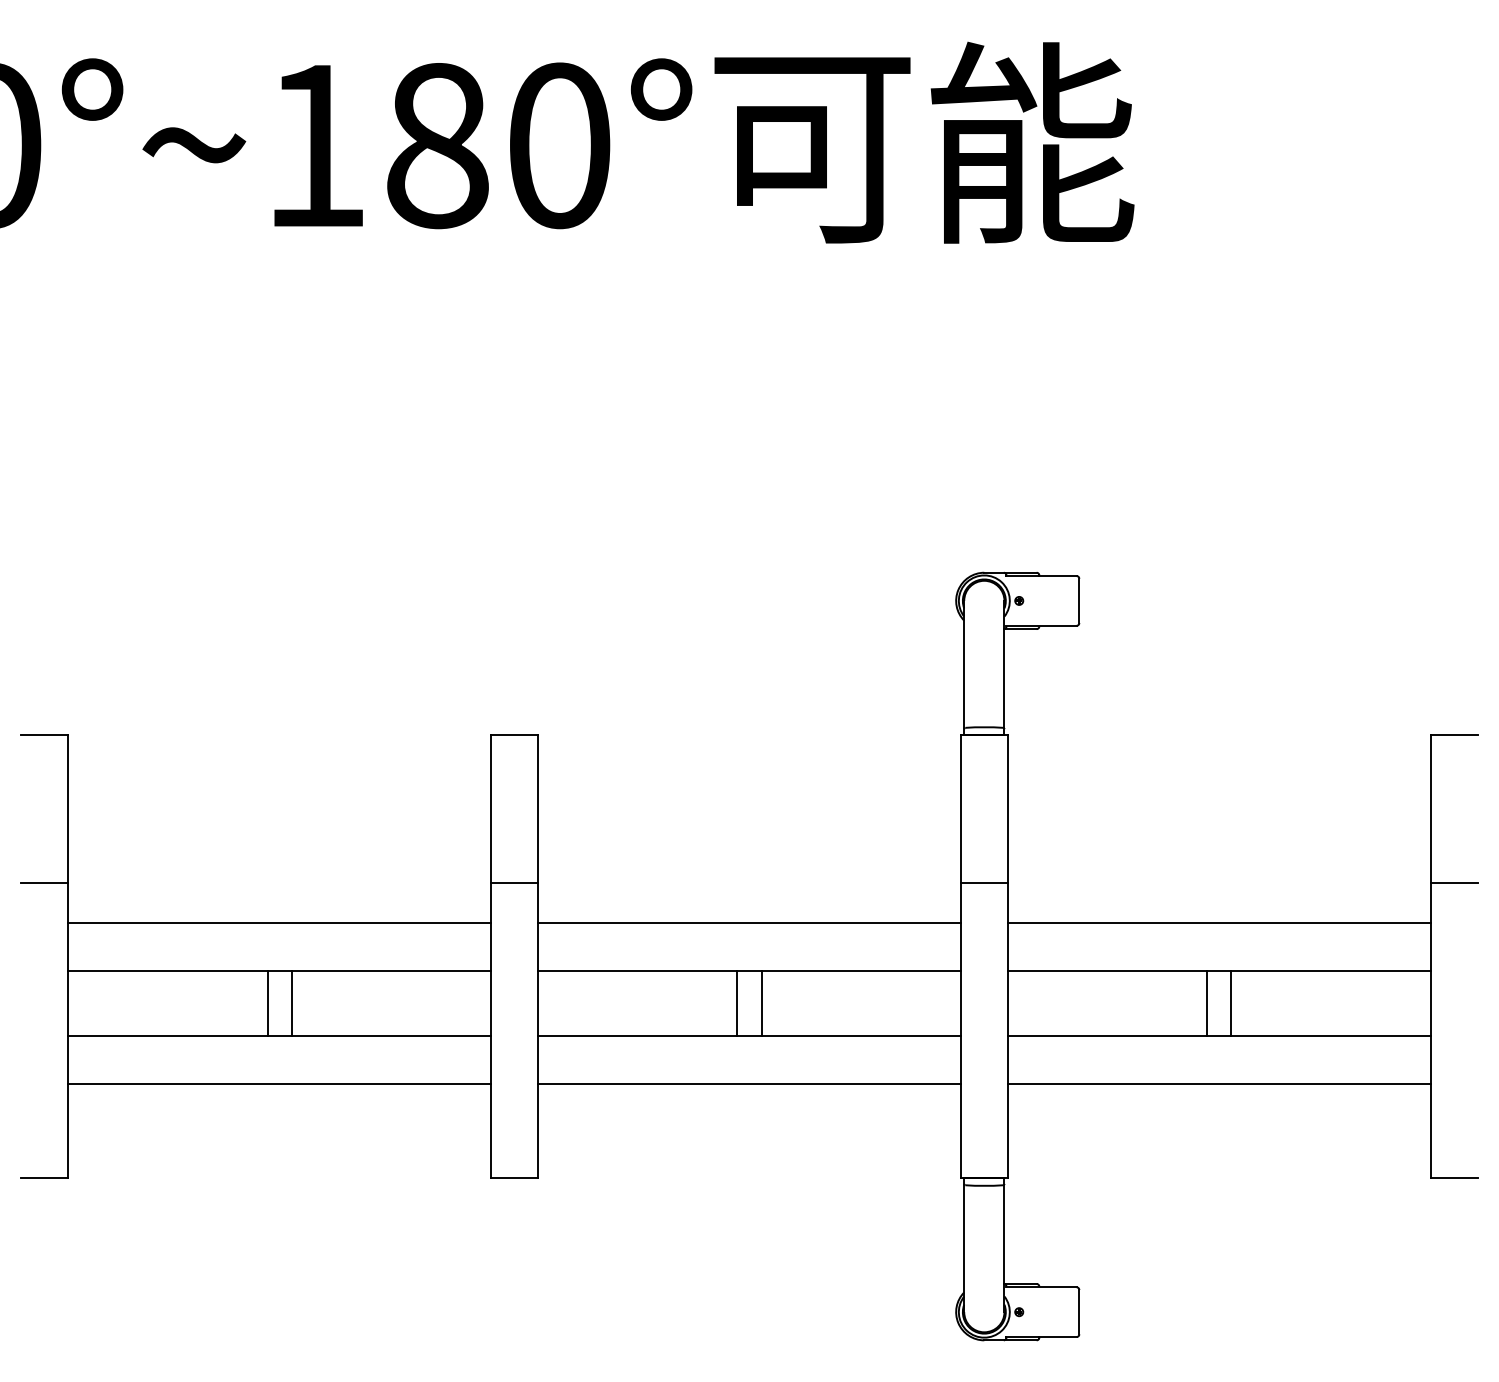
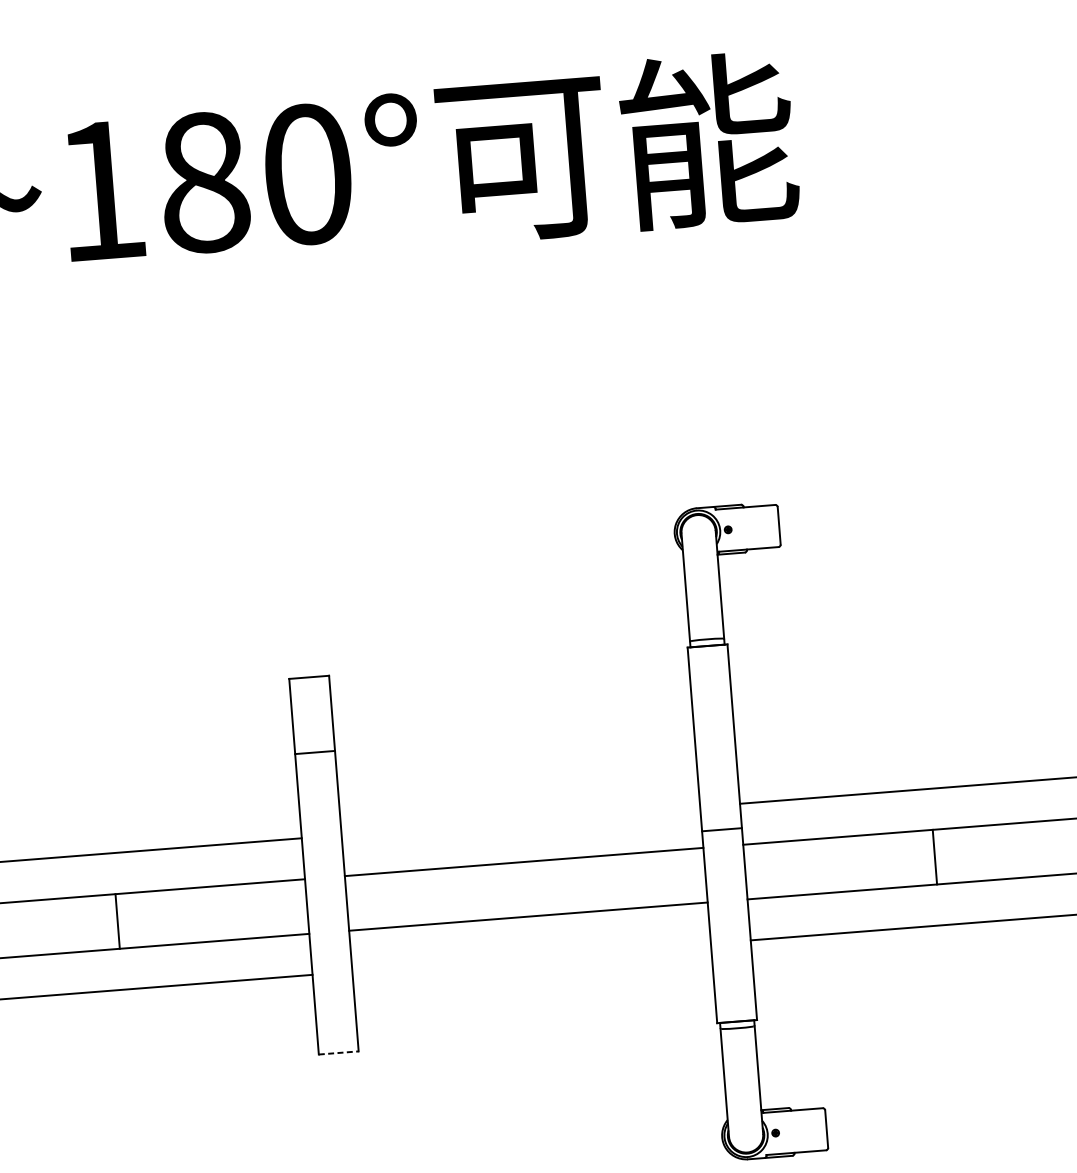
line: (514, 882) -> (314, 752), moved
line: (983, 882) -> (721, 829), moved
line: (749, 923) -> (520, 821), removed
line: (291, 1003) -> (137, 919), removed
line: (737, 1003) -> (516, 890), removed
line: (761, 1003) -> (536, 888), removed
line: (1207, 1003) -> (914, 858), removed
line: (749, 1084) -> (531, 958), removed
line: (515, 1177) -> (339, 1052), solid -> dashed

